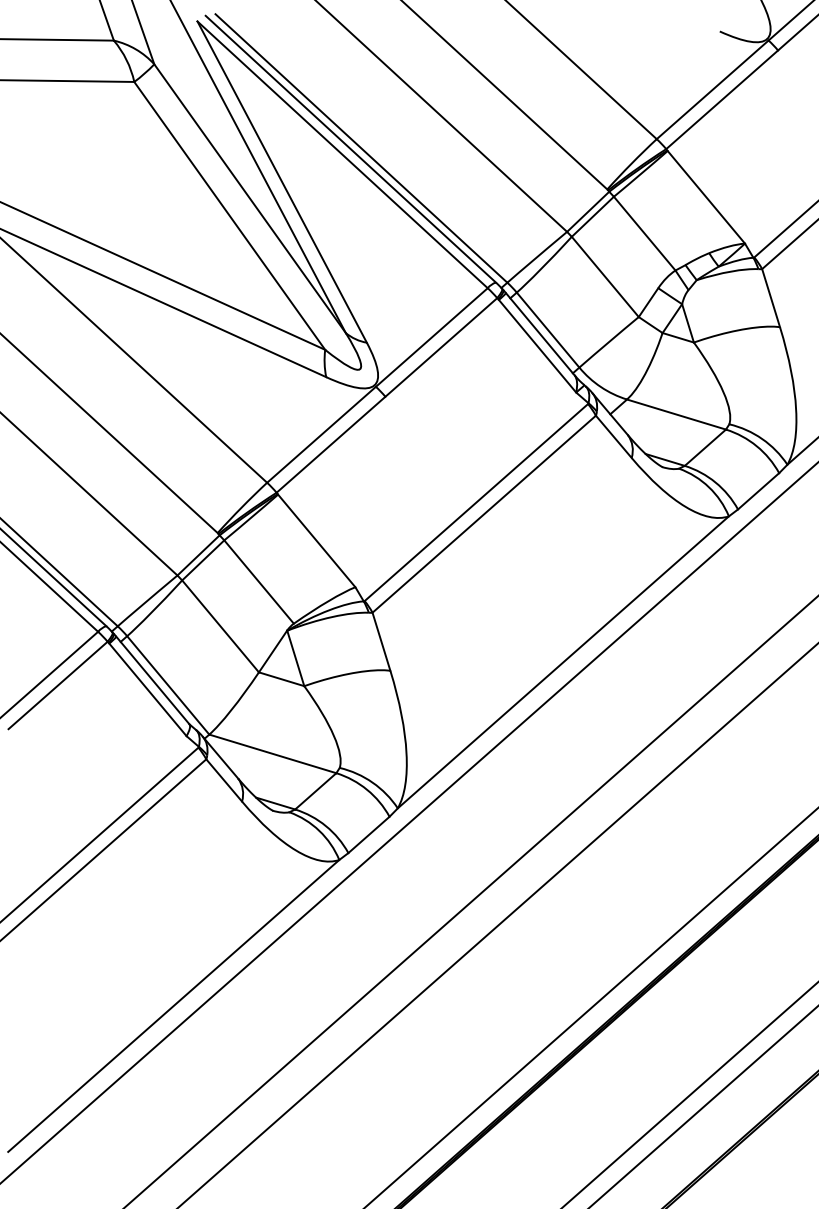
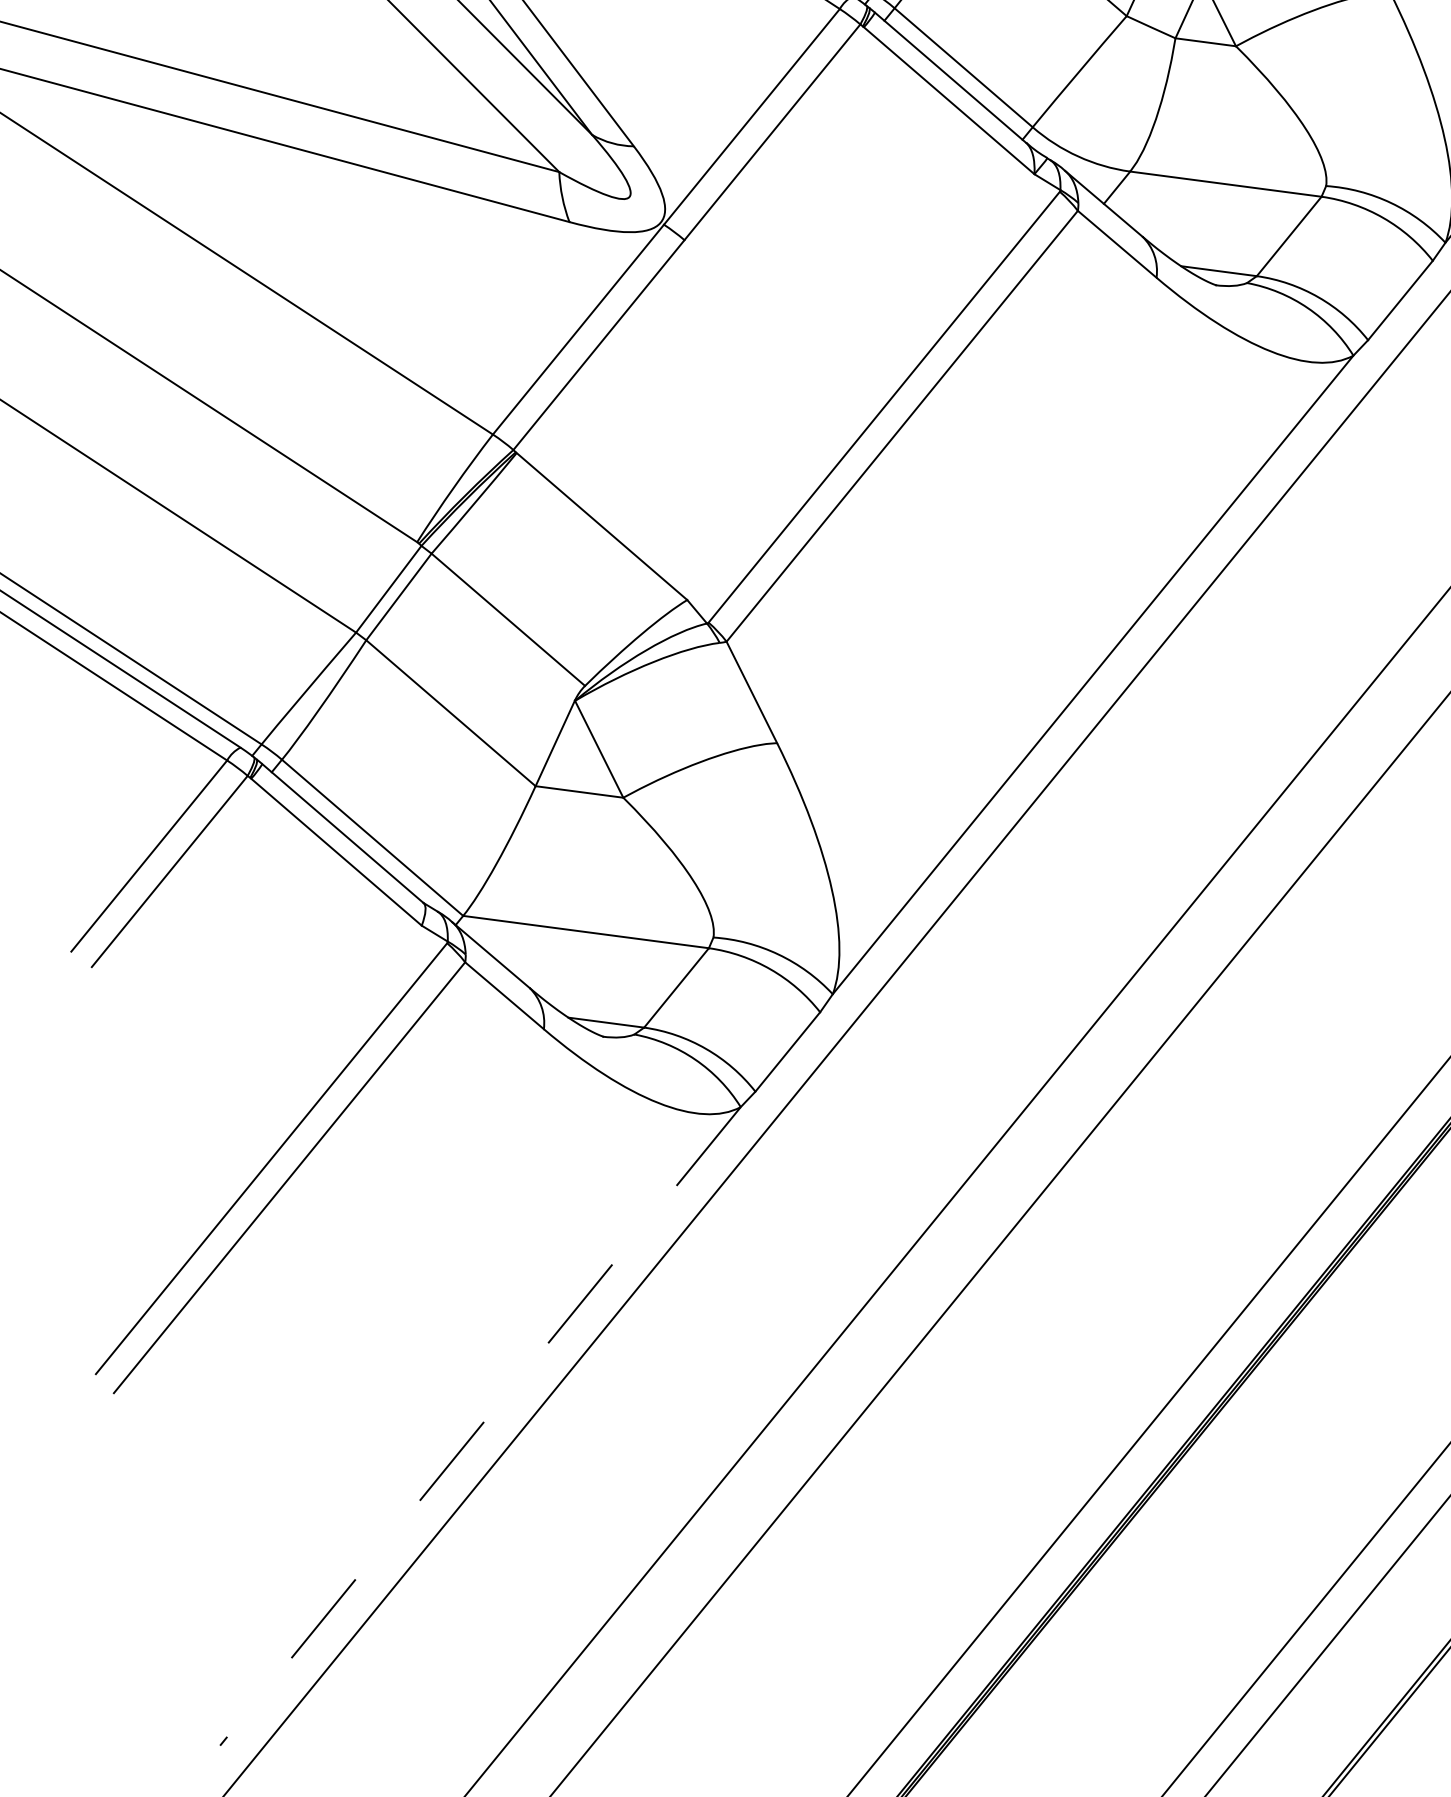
line: (173, 1005) -> (479, 1425), solid -> dashed

